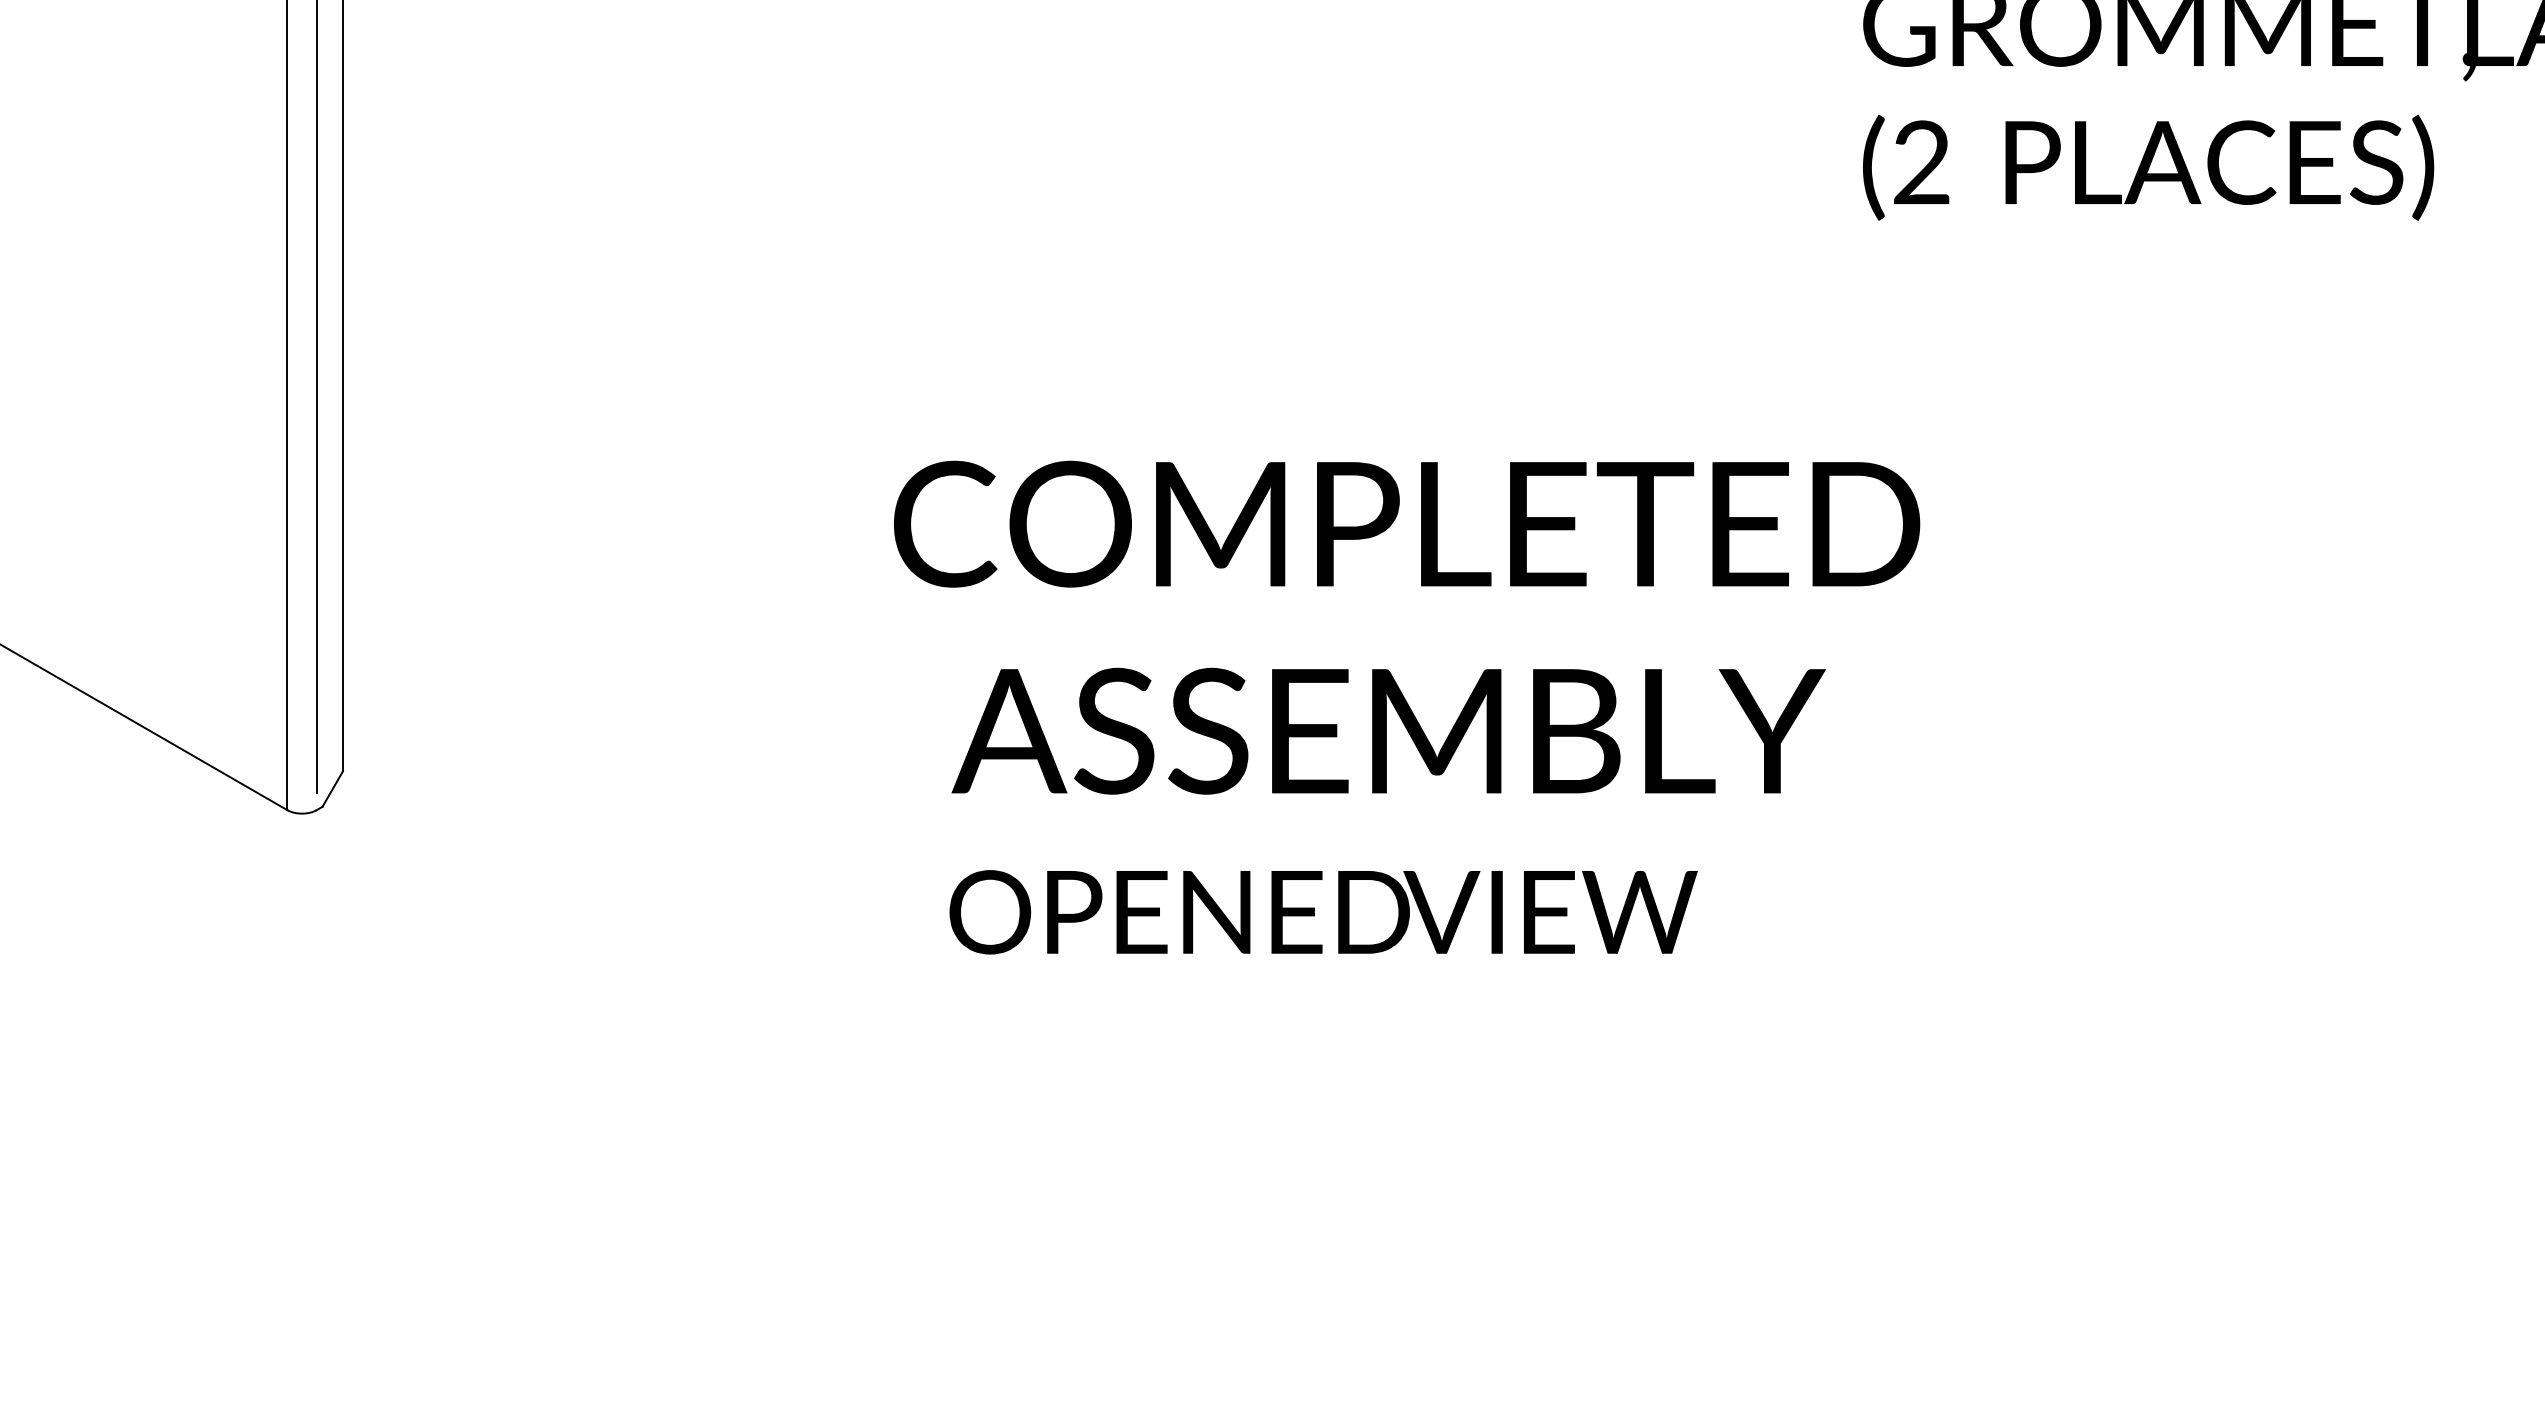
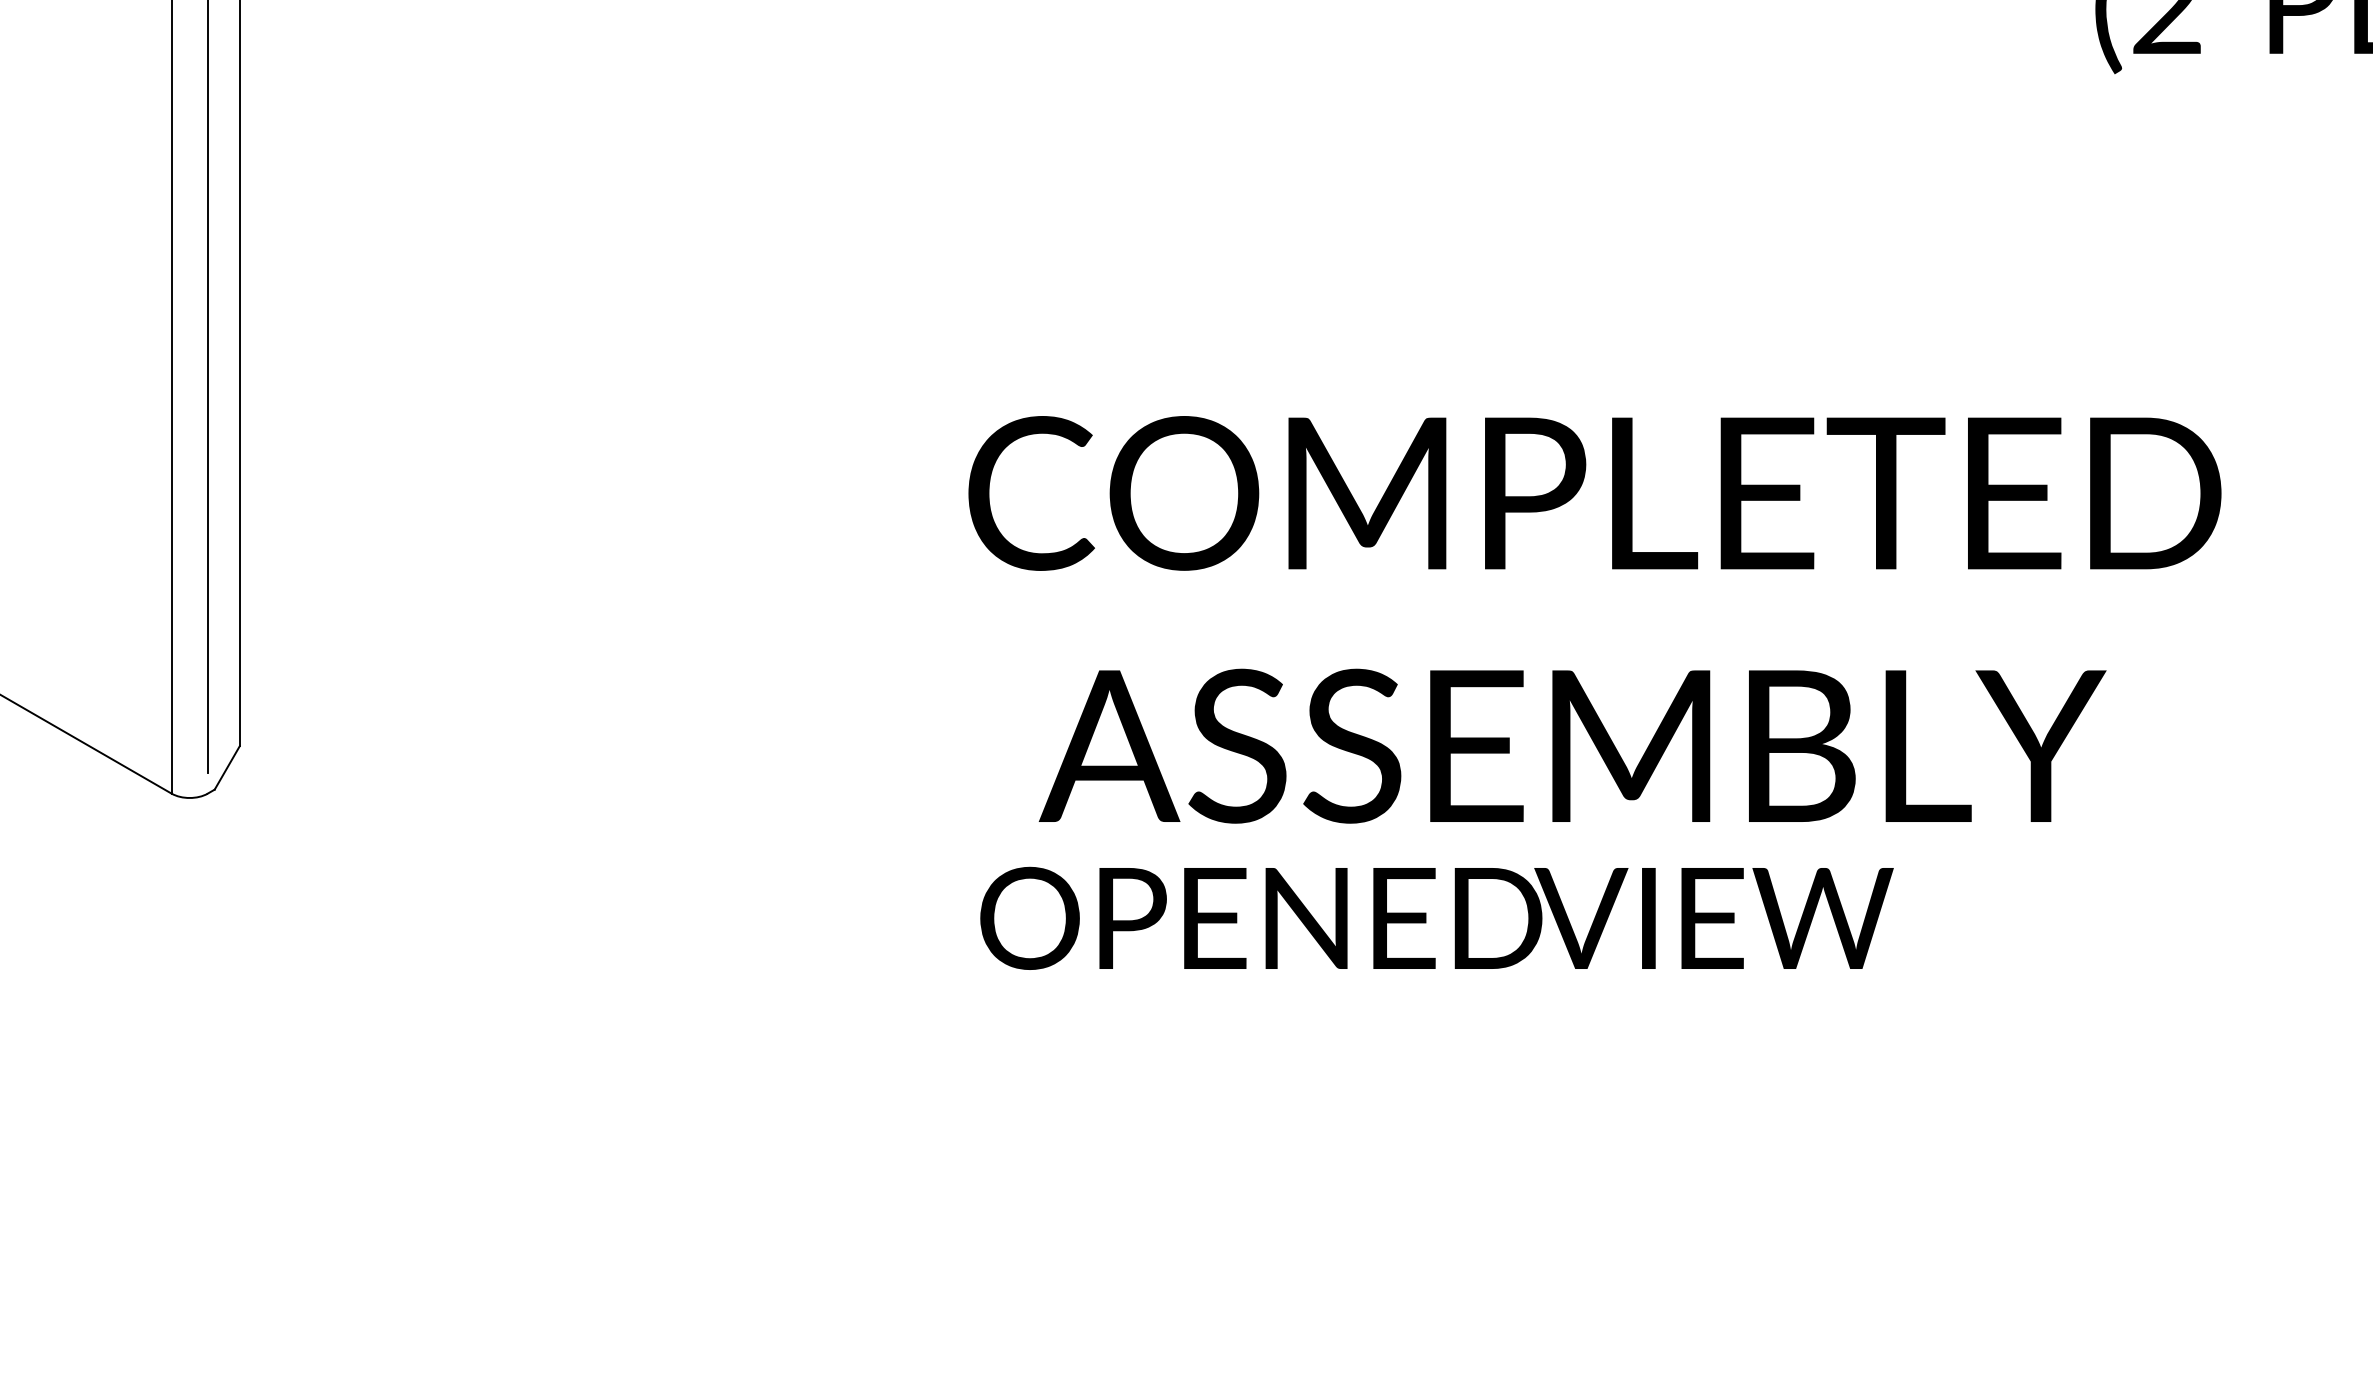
text: (1407, 627) -> (1595, 619), moved

